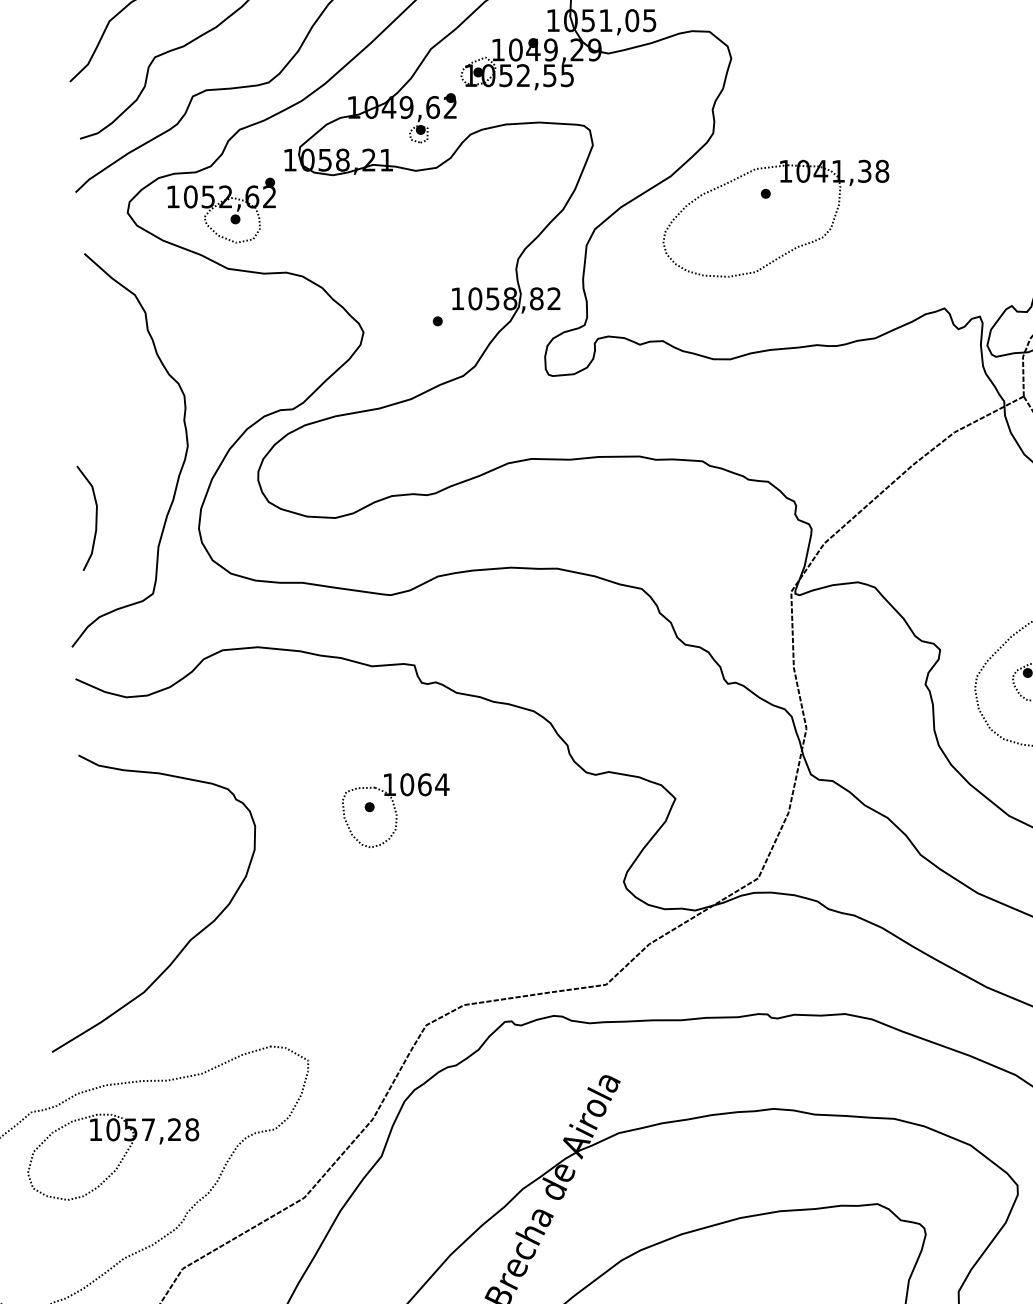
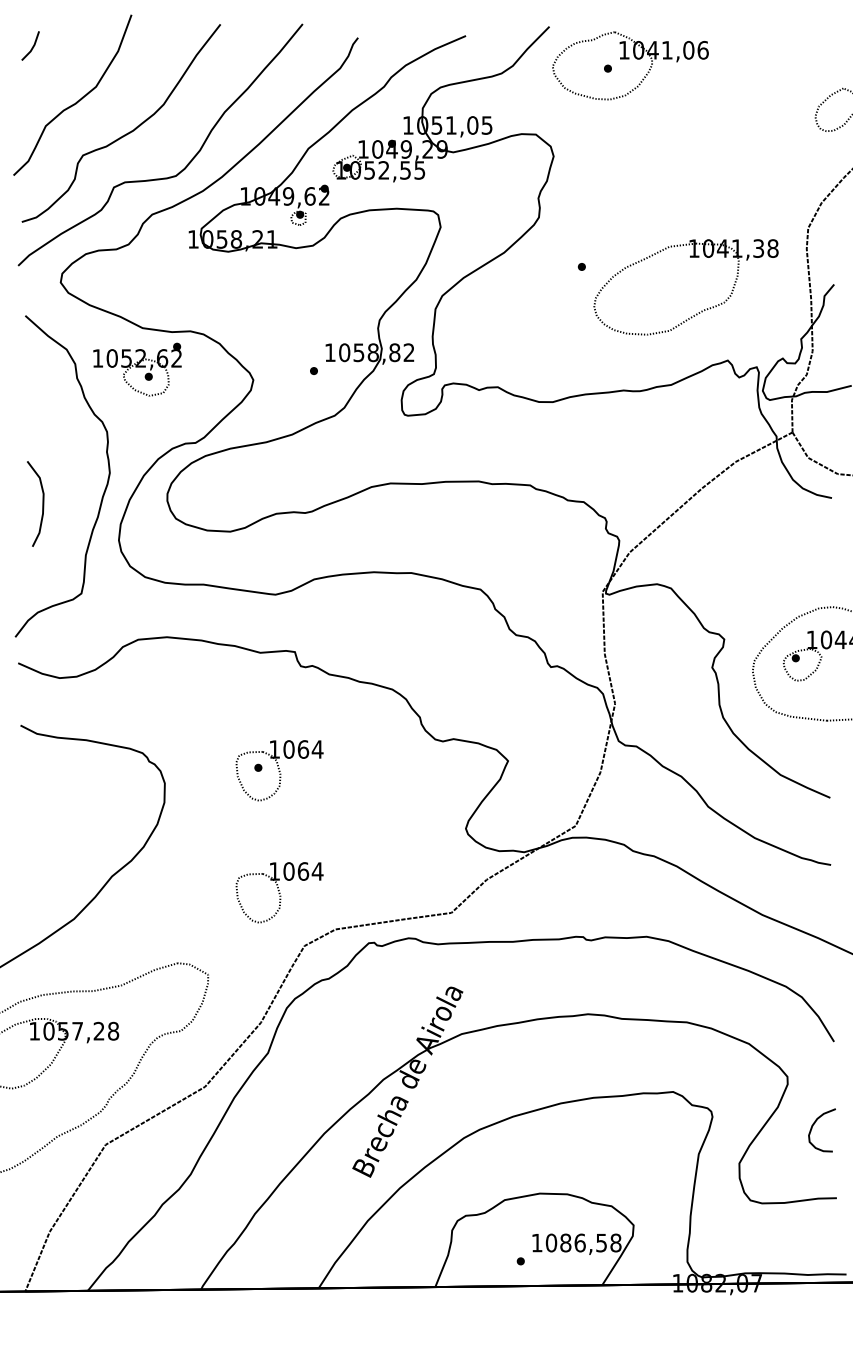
part: (221, 210) -> (137, 369), moved
part: (794, 247) -> (701, 310), moved
curve: (95, 517) -> (42, 503), moved
part: (395, 959) -> (279, 892), added

